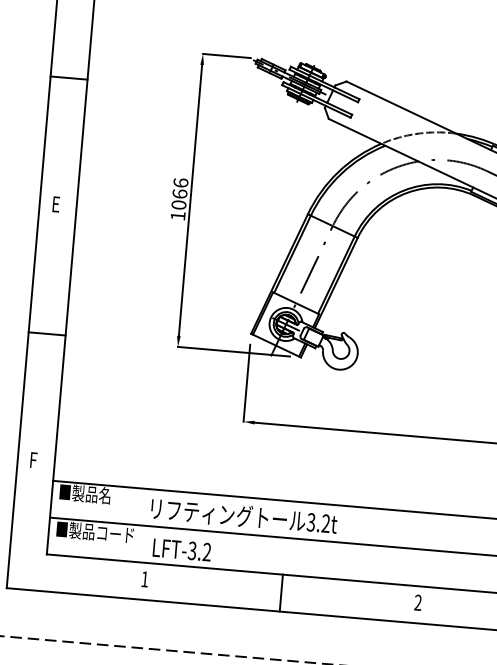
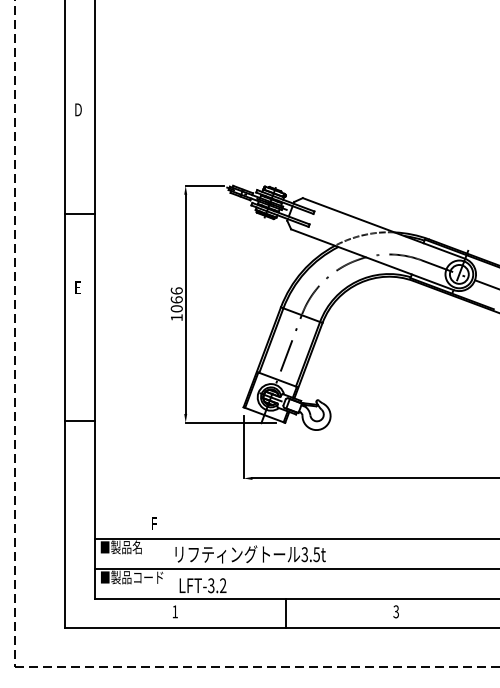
text: (55, 203) -> (77, 287), moved
text: (33, 459) -> (154, 523), moved
text: (325, 523) -> (316, 554), 3.2t -> 3.5t
text: (418, 603) -> (396, 612), 2 -> 3

